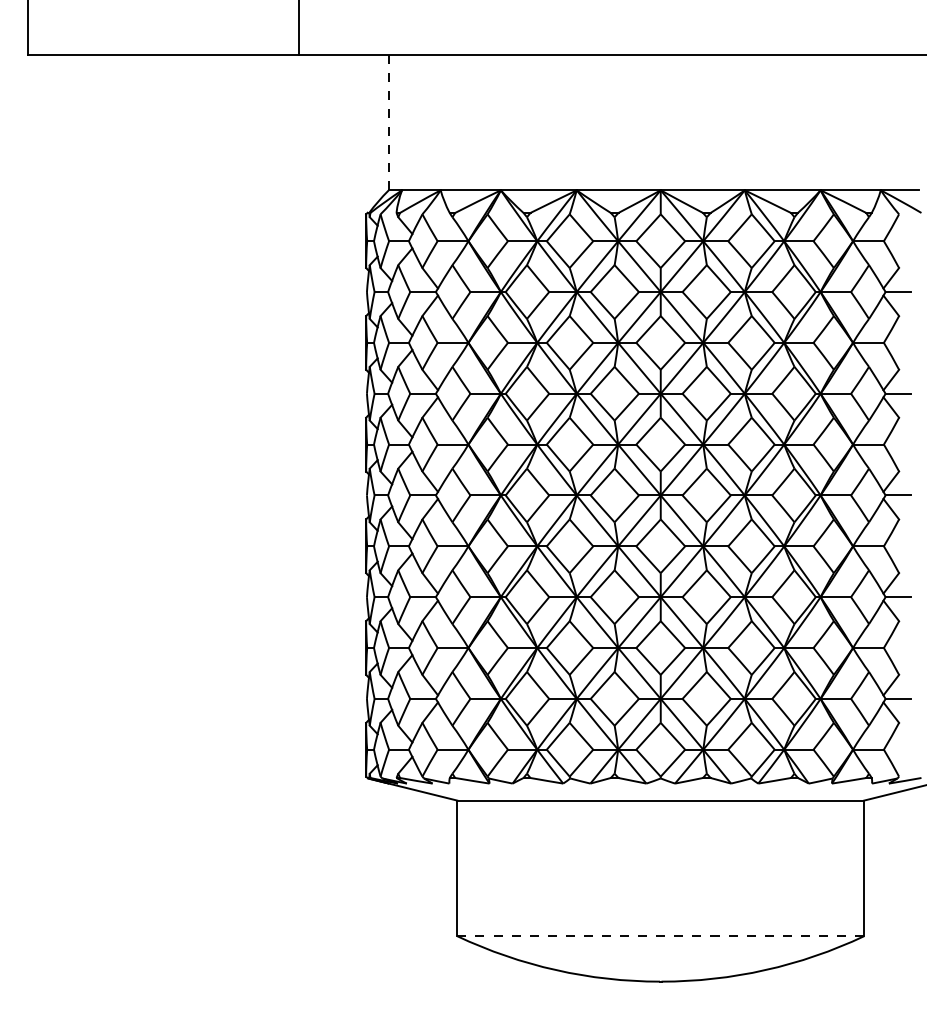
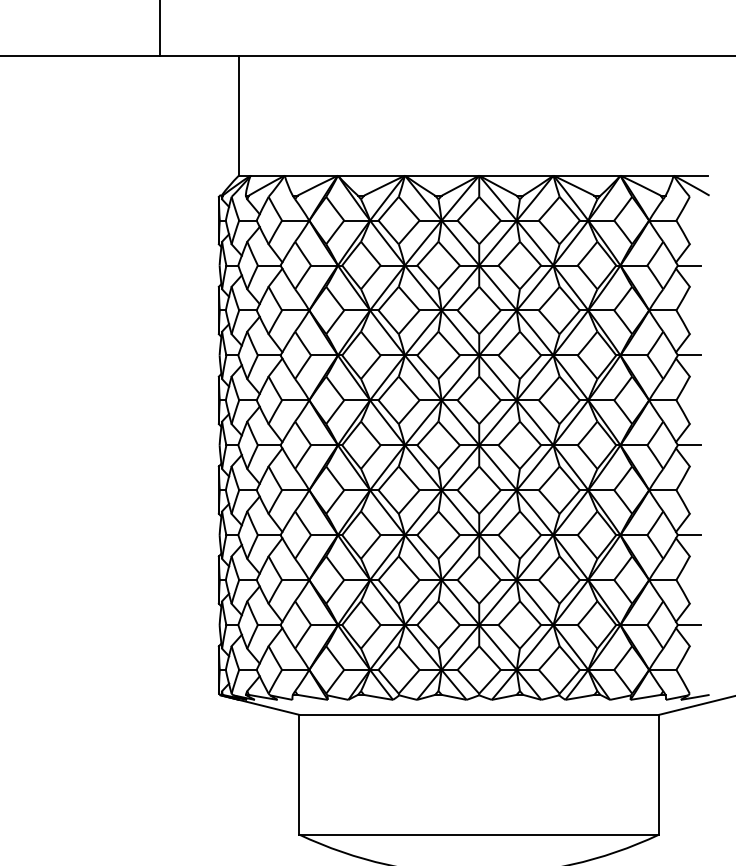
line: (388, 122) -> (238, 115), dashed -> solid
line: (661, 936) -> (479, 834), dashed -> solid

